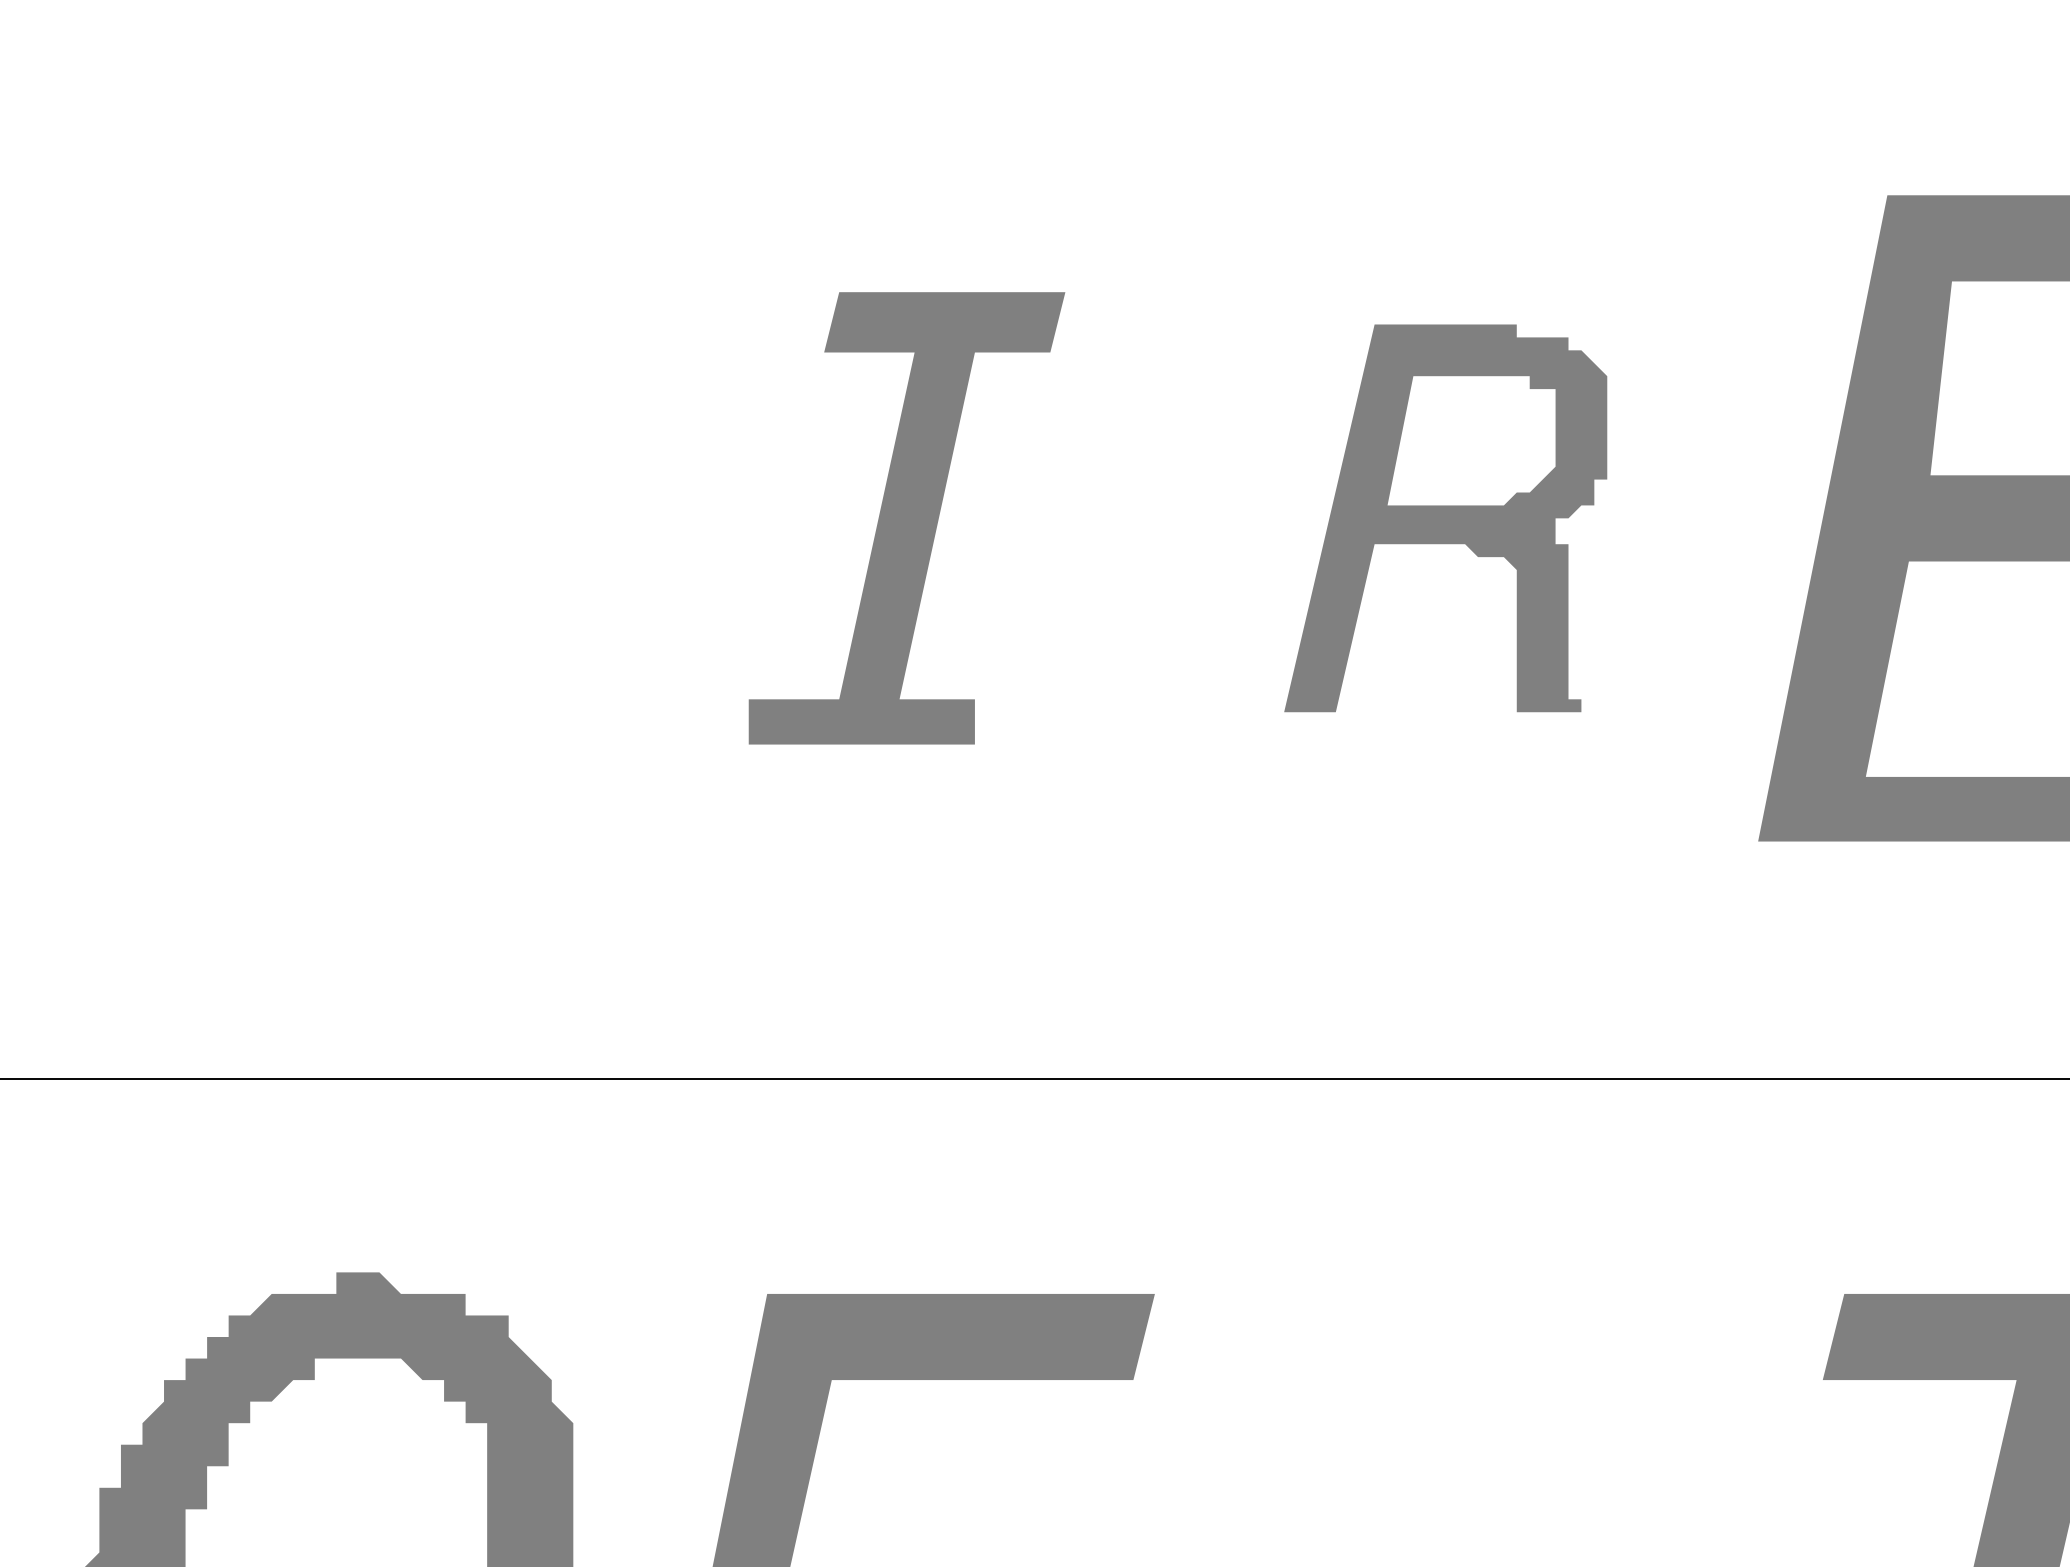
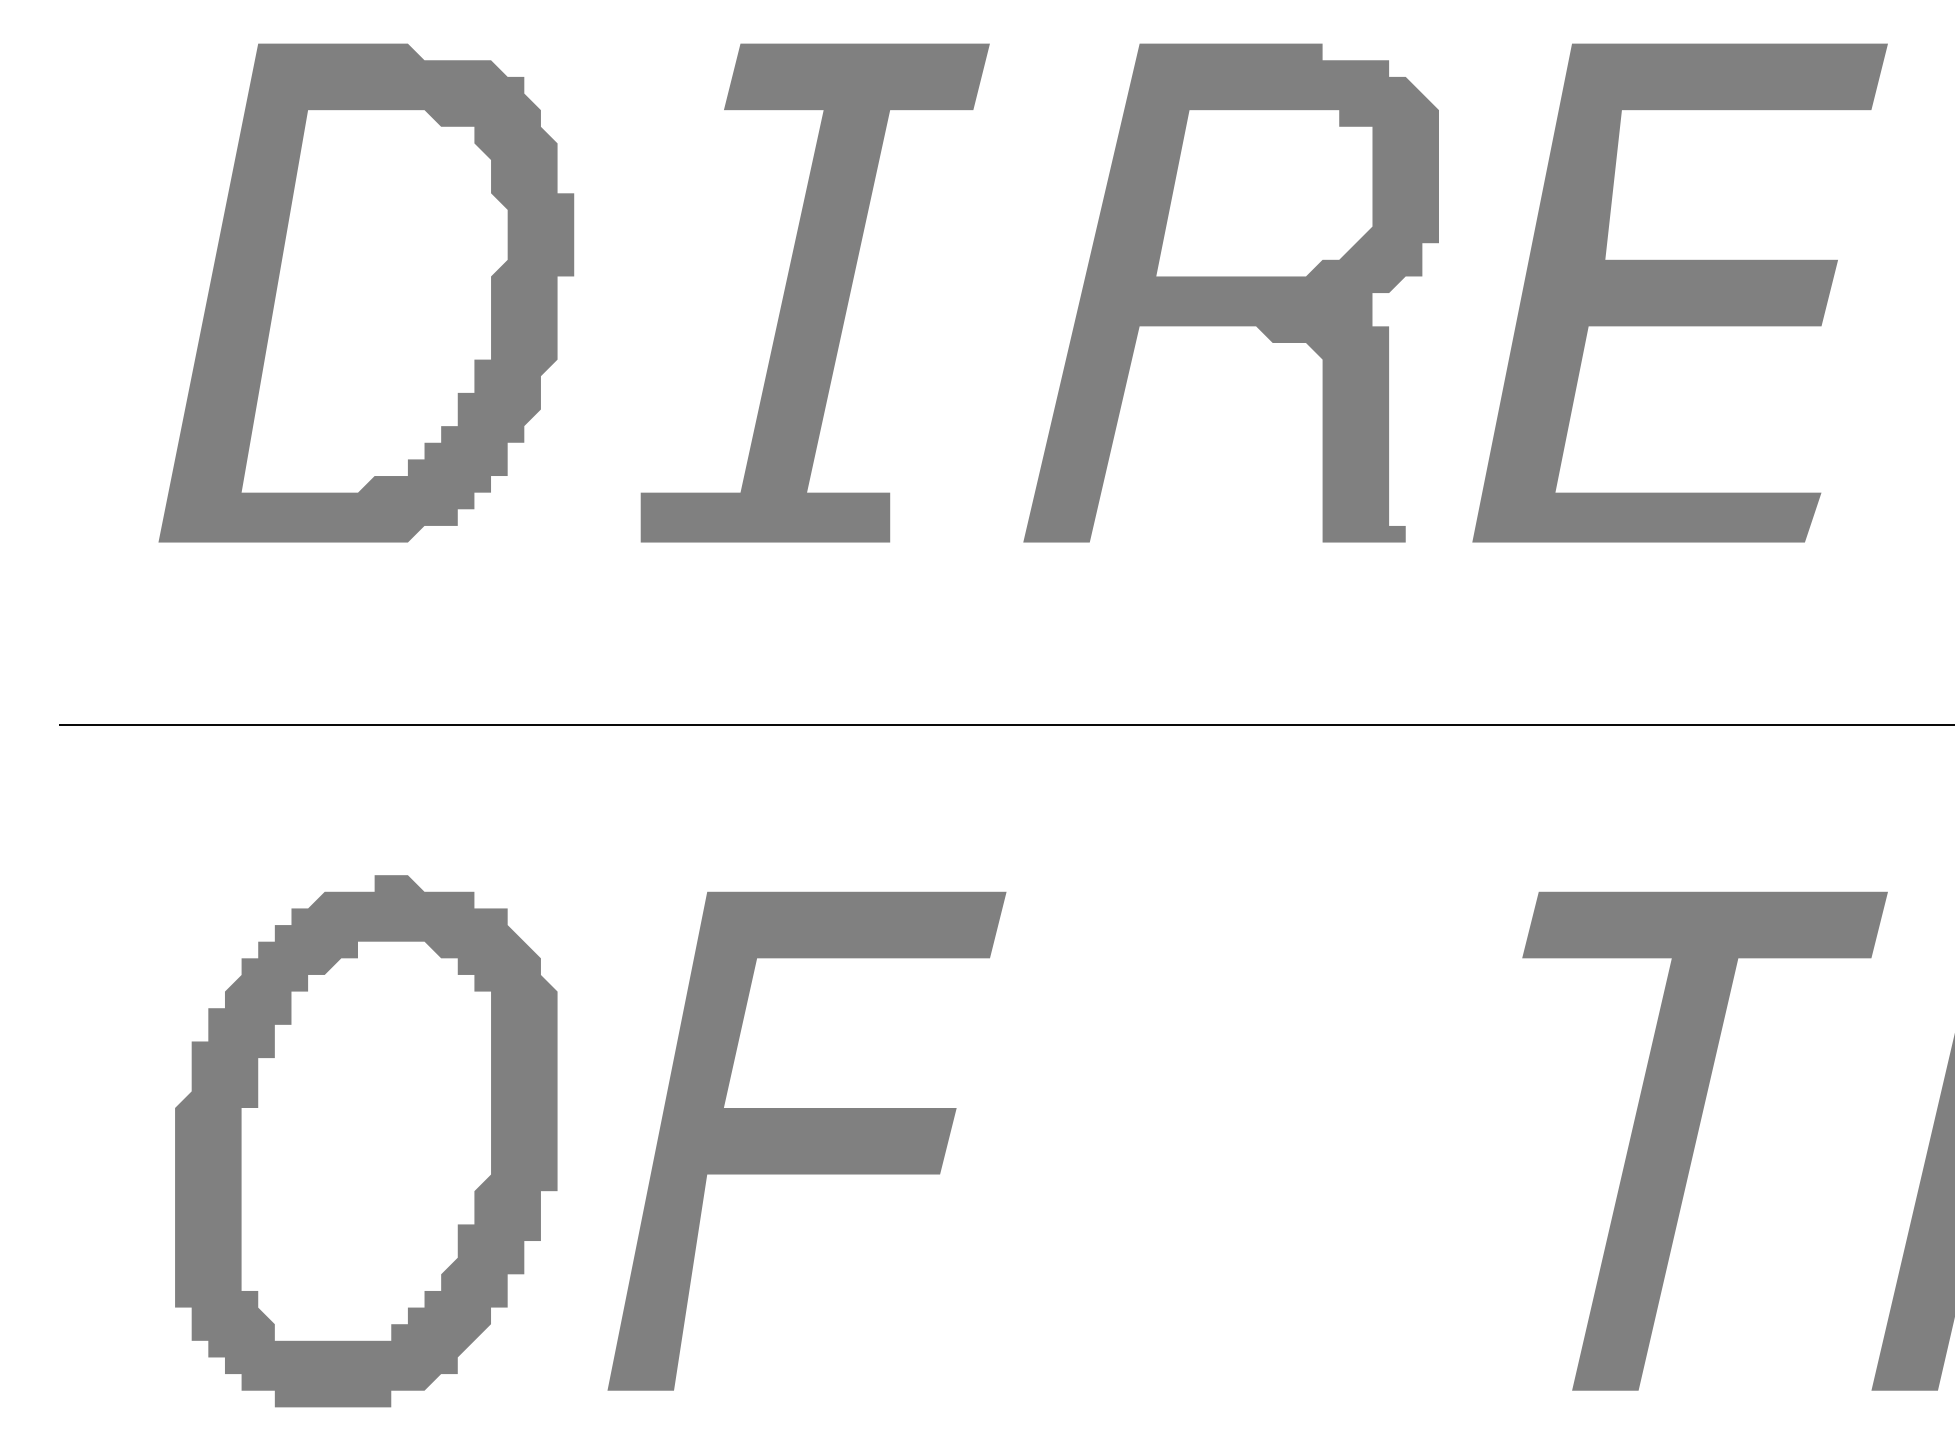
part: (324, 517) -> (365, 292), added
part: (906, 517) -> (814, 292), size x1.43
part: (1444, 517) -> (1230, 292), size x1.67

